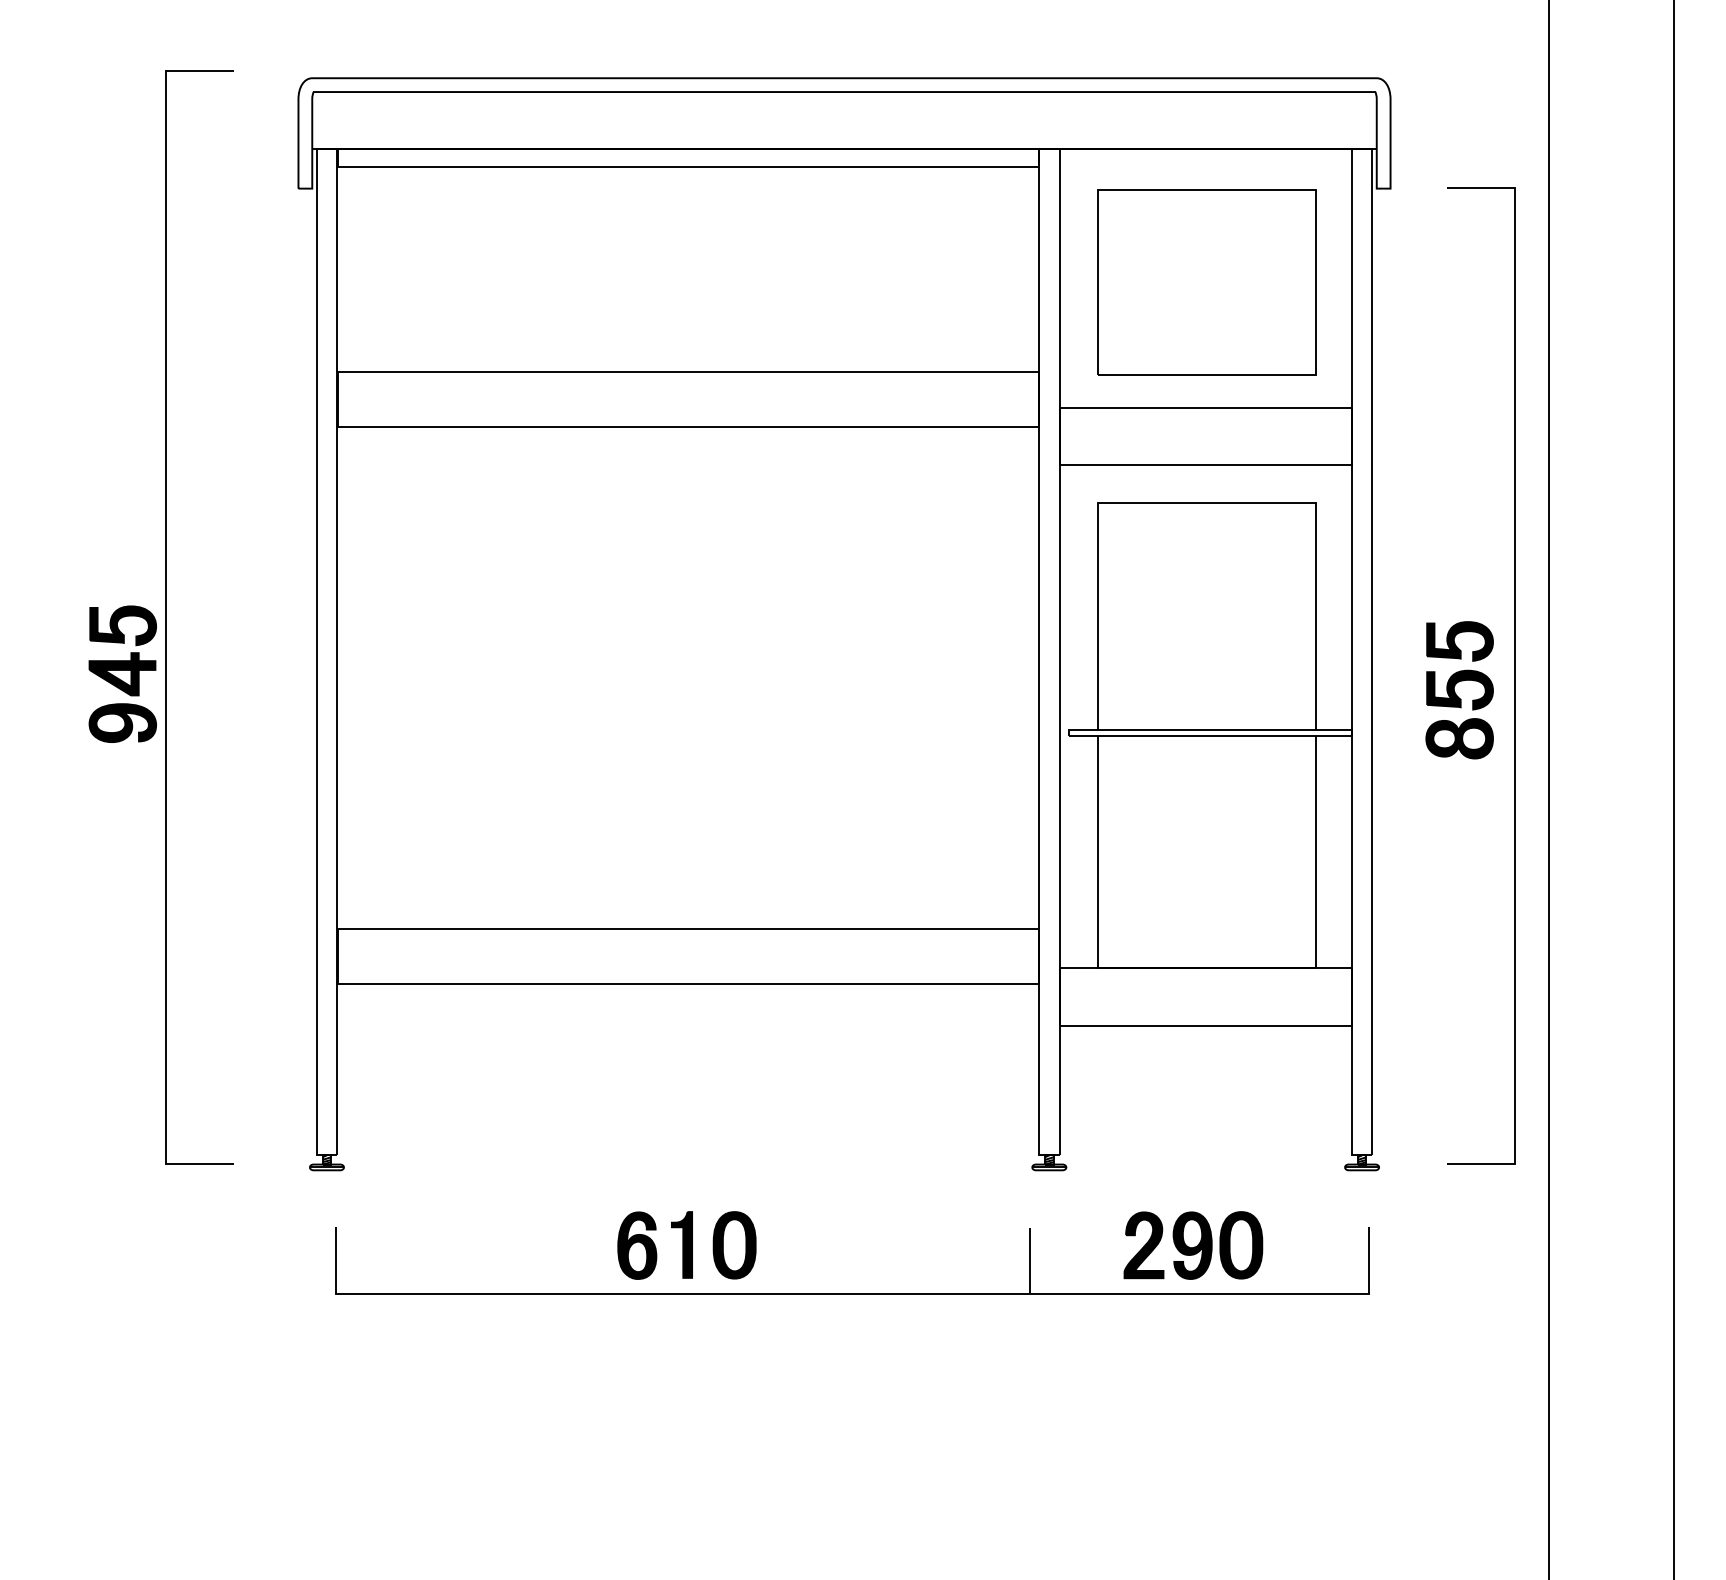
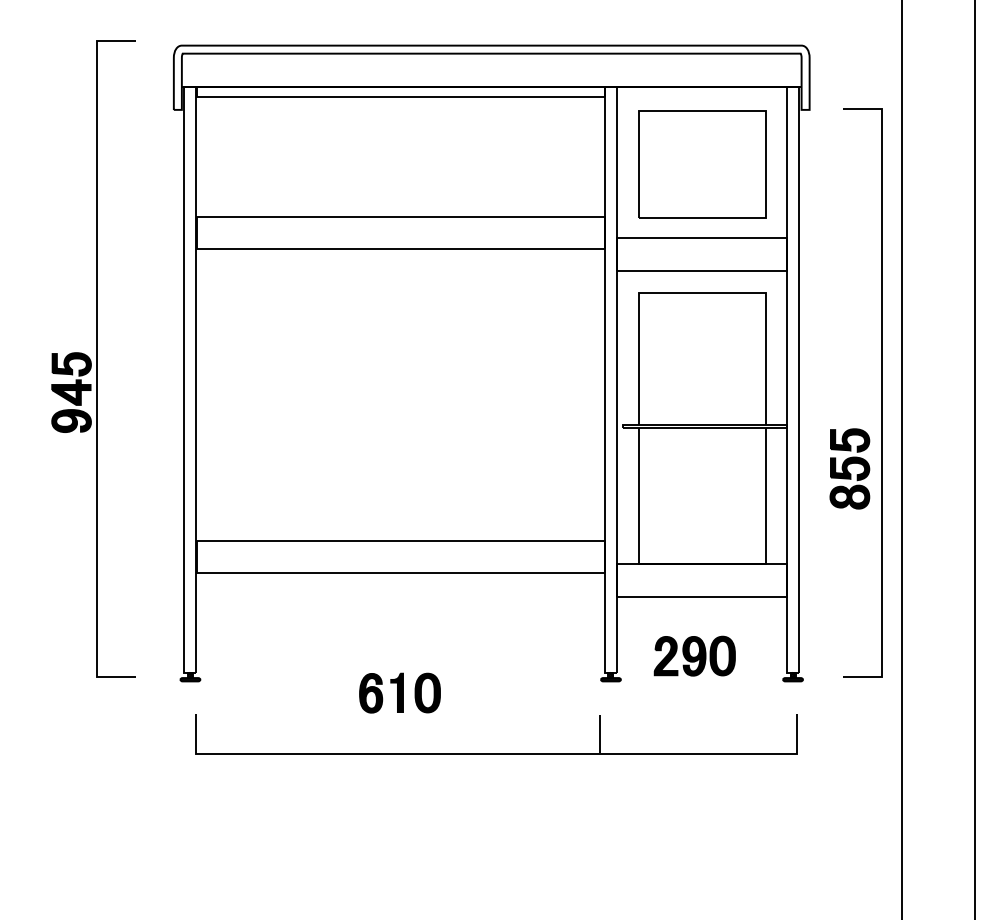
part: (1459, 689) -> (849, 468), moved
part: (686, 1244) -> (399, 692), moved
part: (1192, 1244) -> (694, 655), moved

